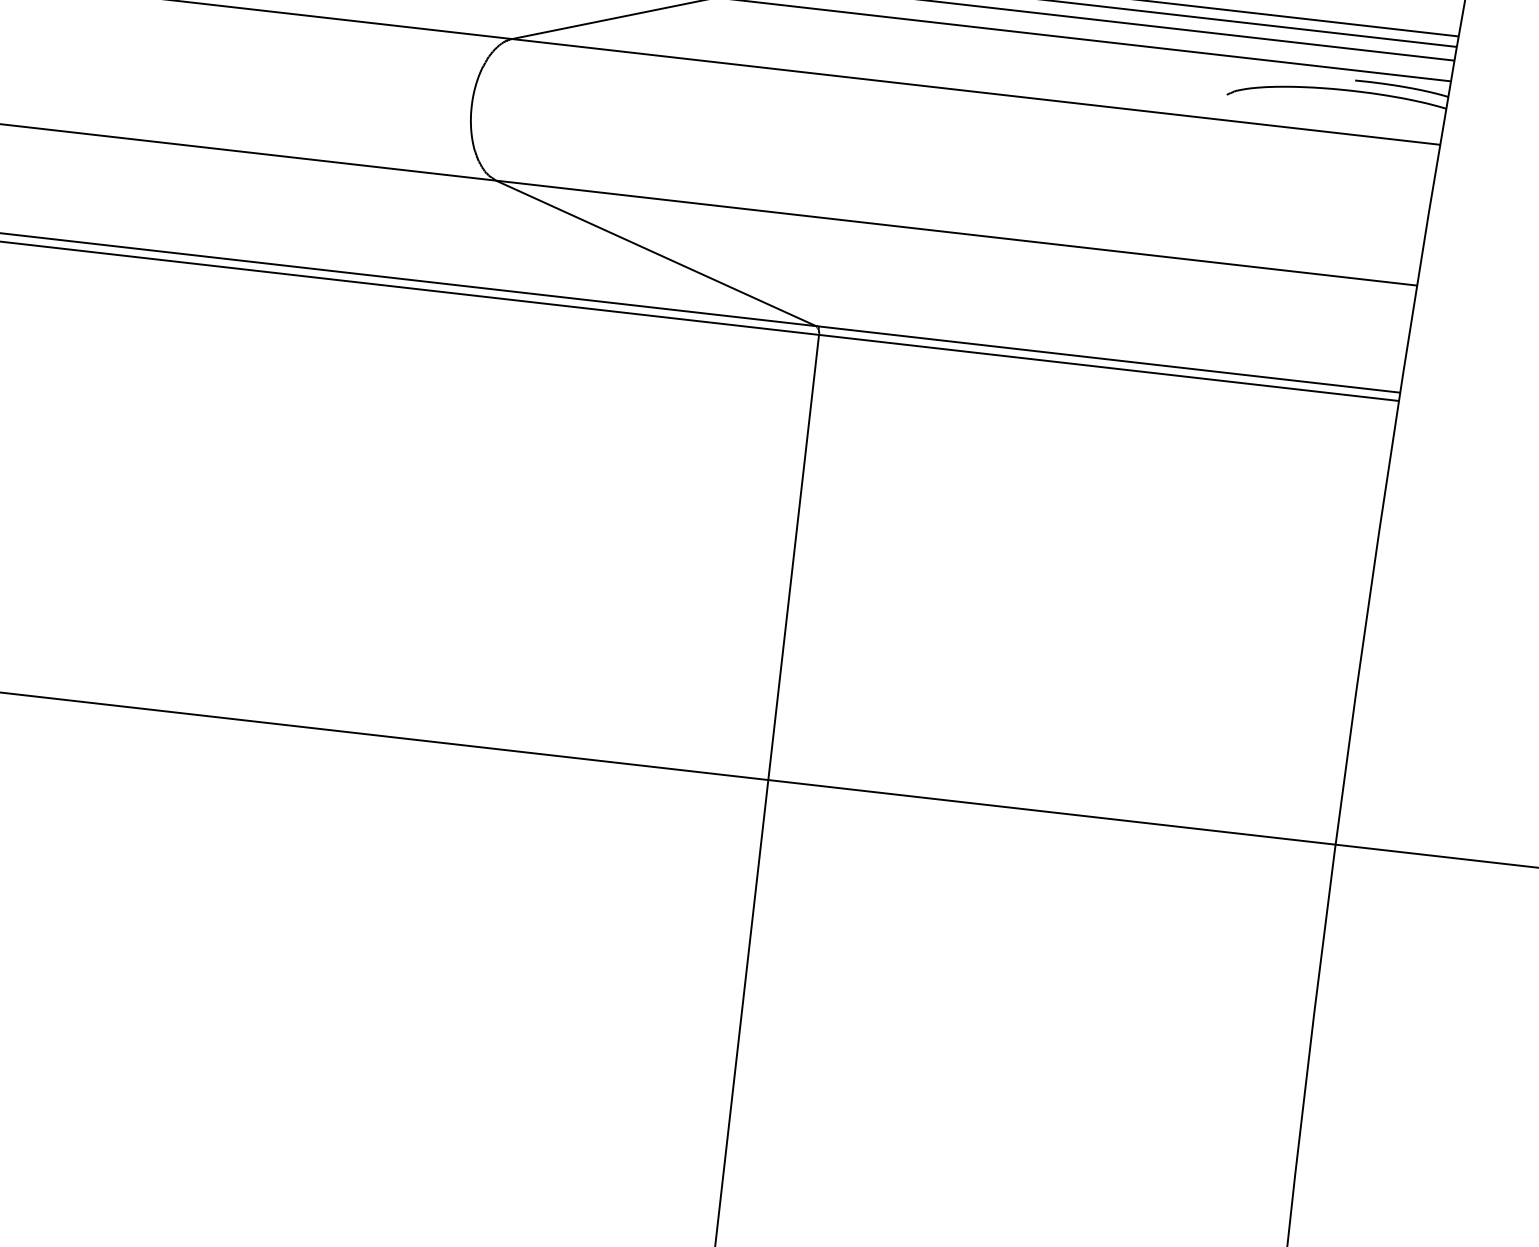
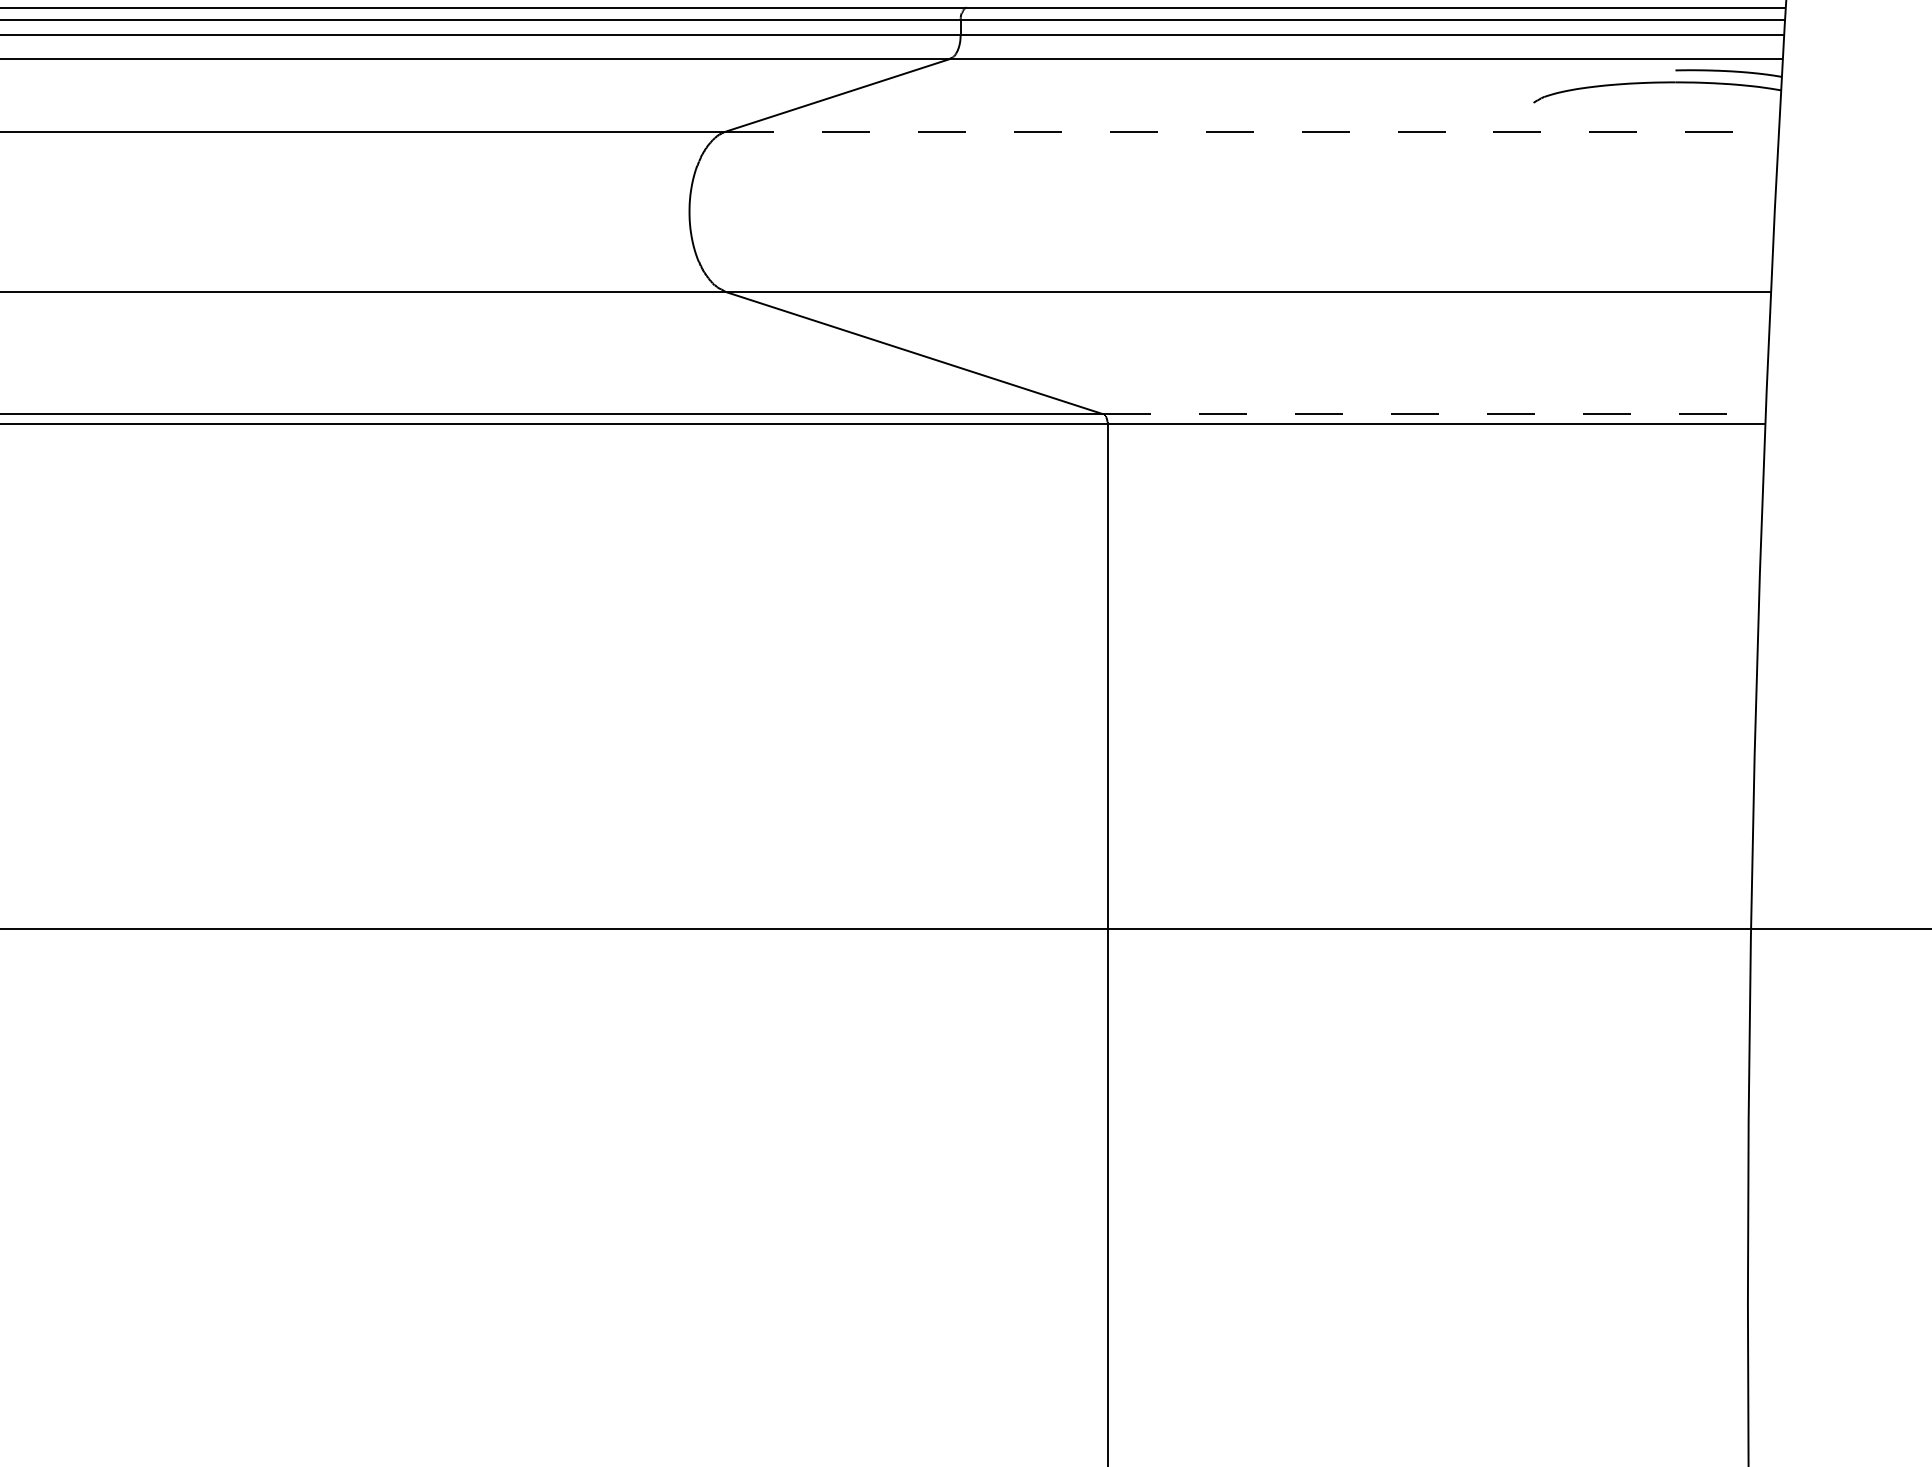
line: (977, 91) -> (1253, 131), solid -> dashed
line: (1108, 359) -> (1434, 414), solid -> dashed

